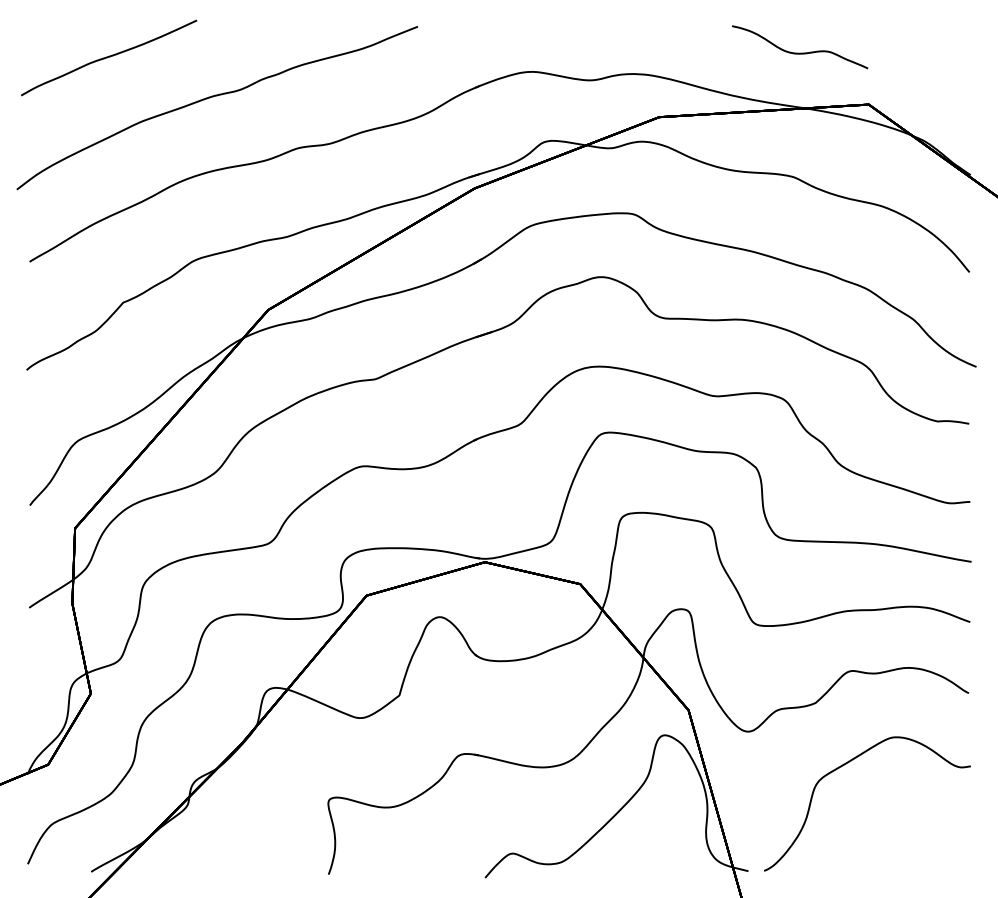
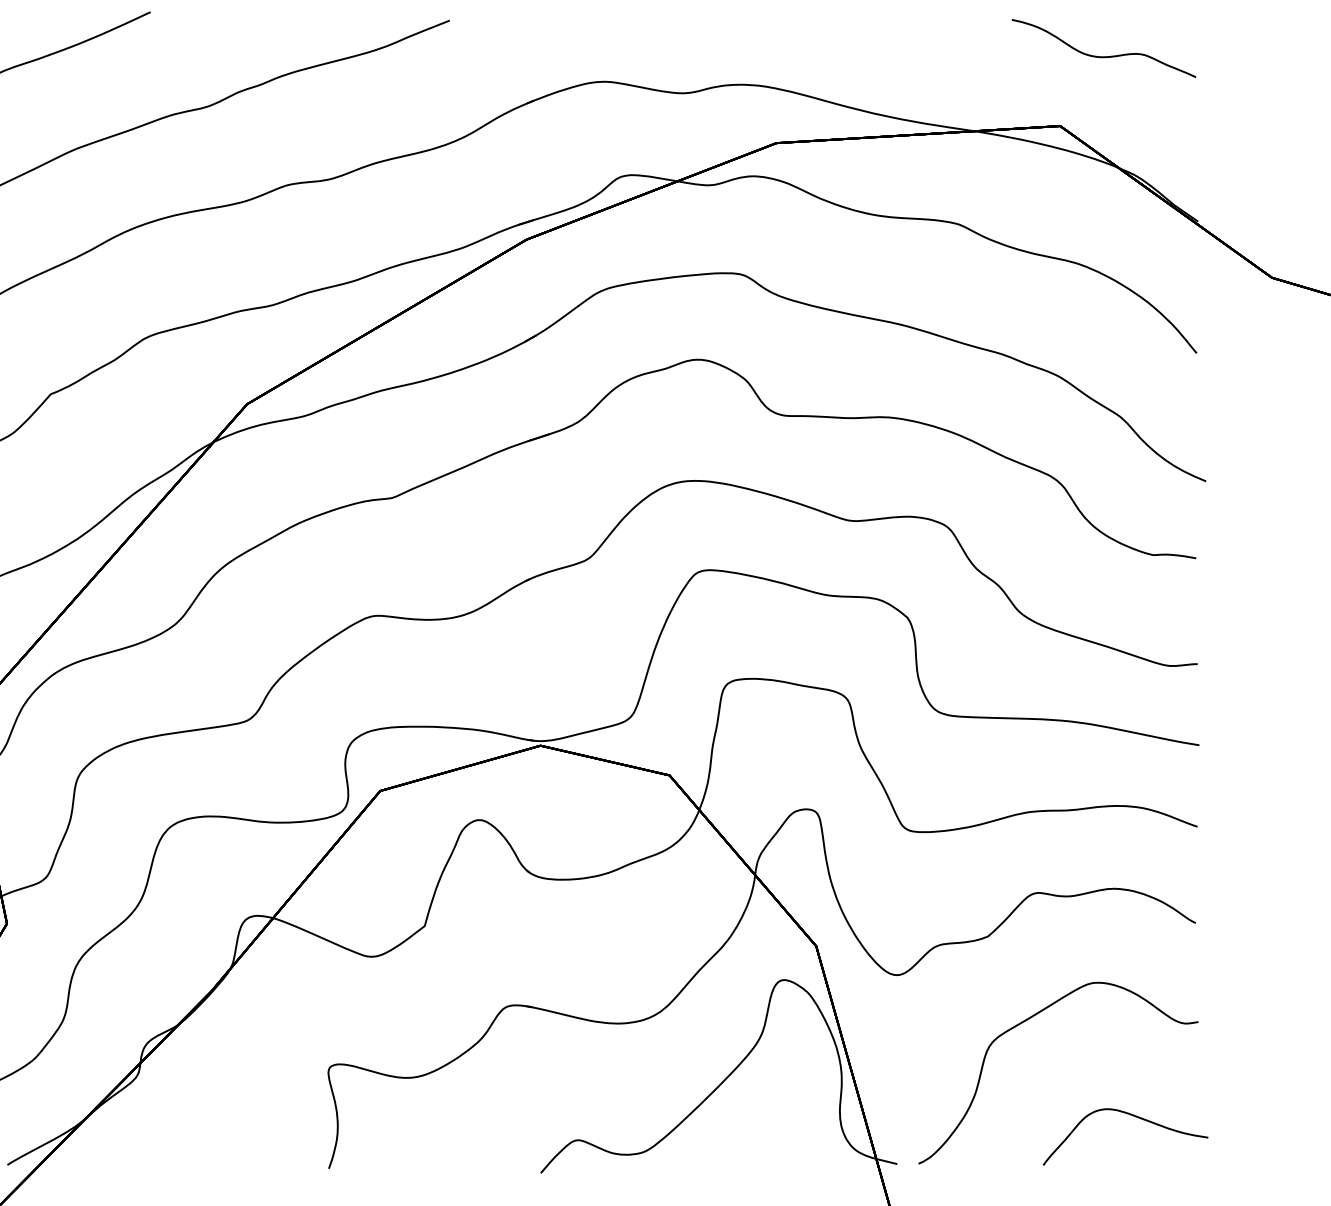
part: (800, 47) -> (1104, 48), moved
part: (922, 836) -> (1132, 1117), added

